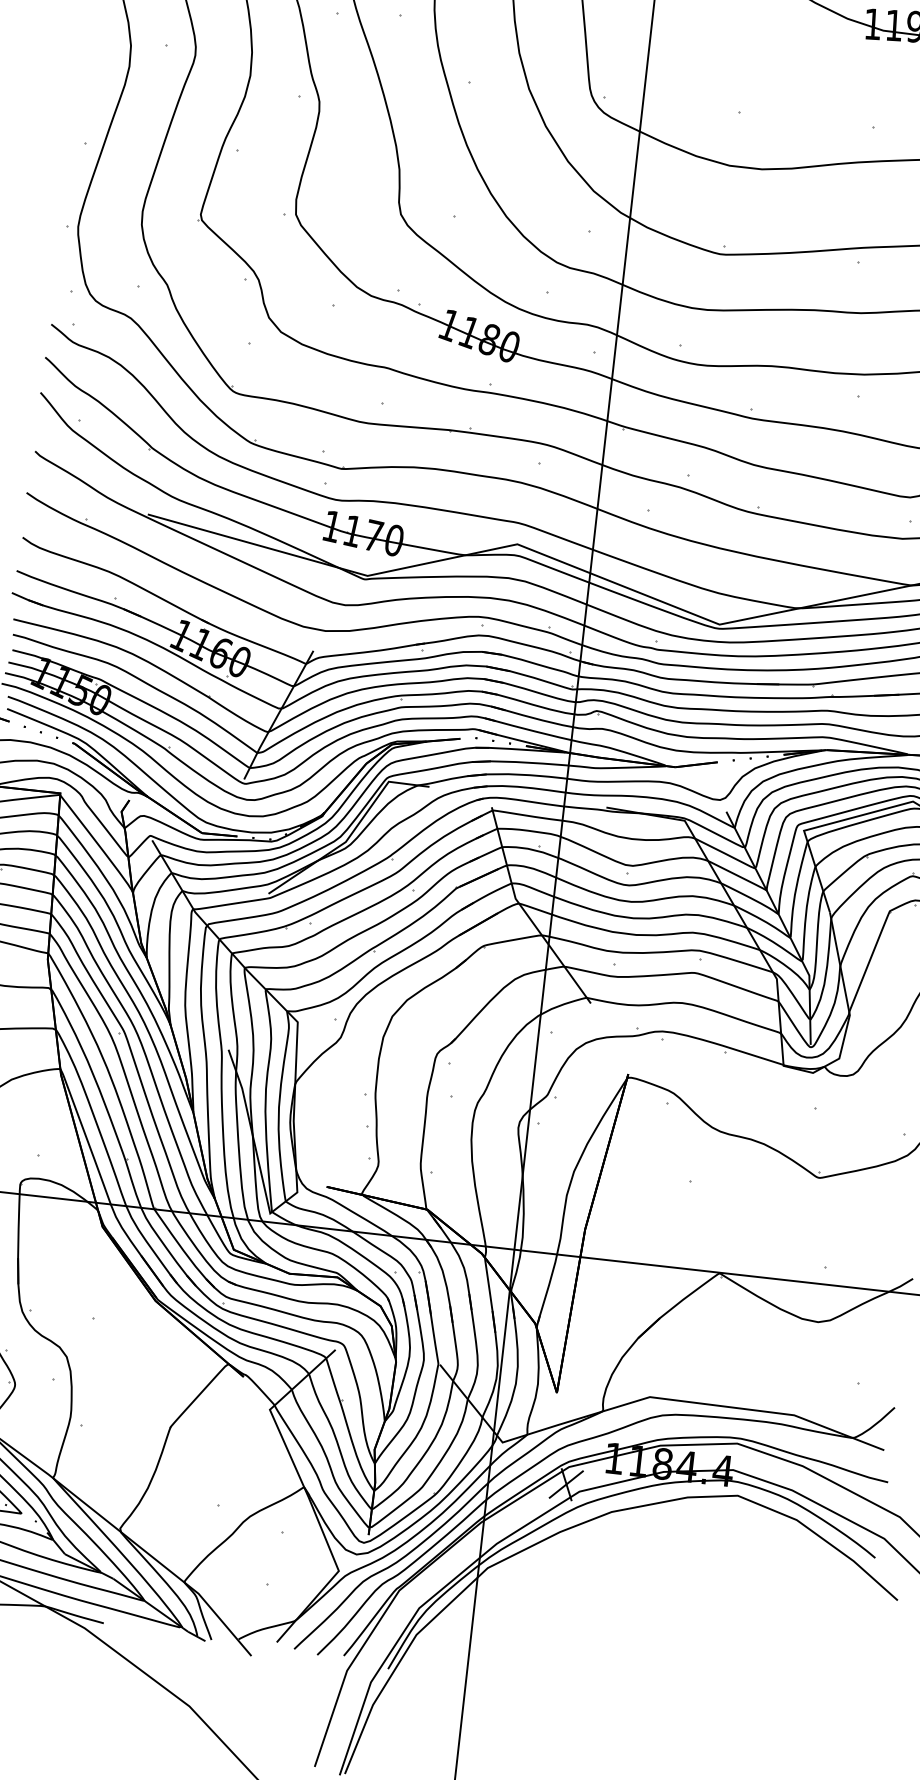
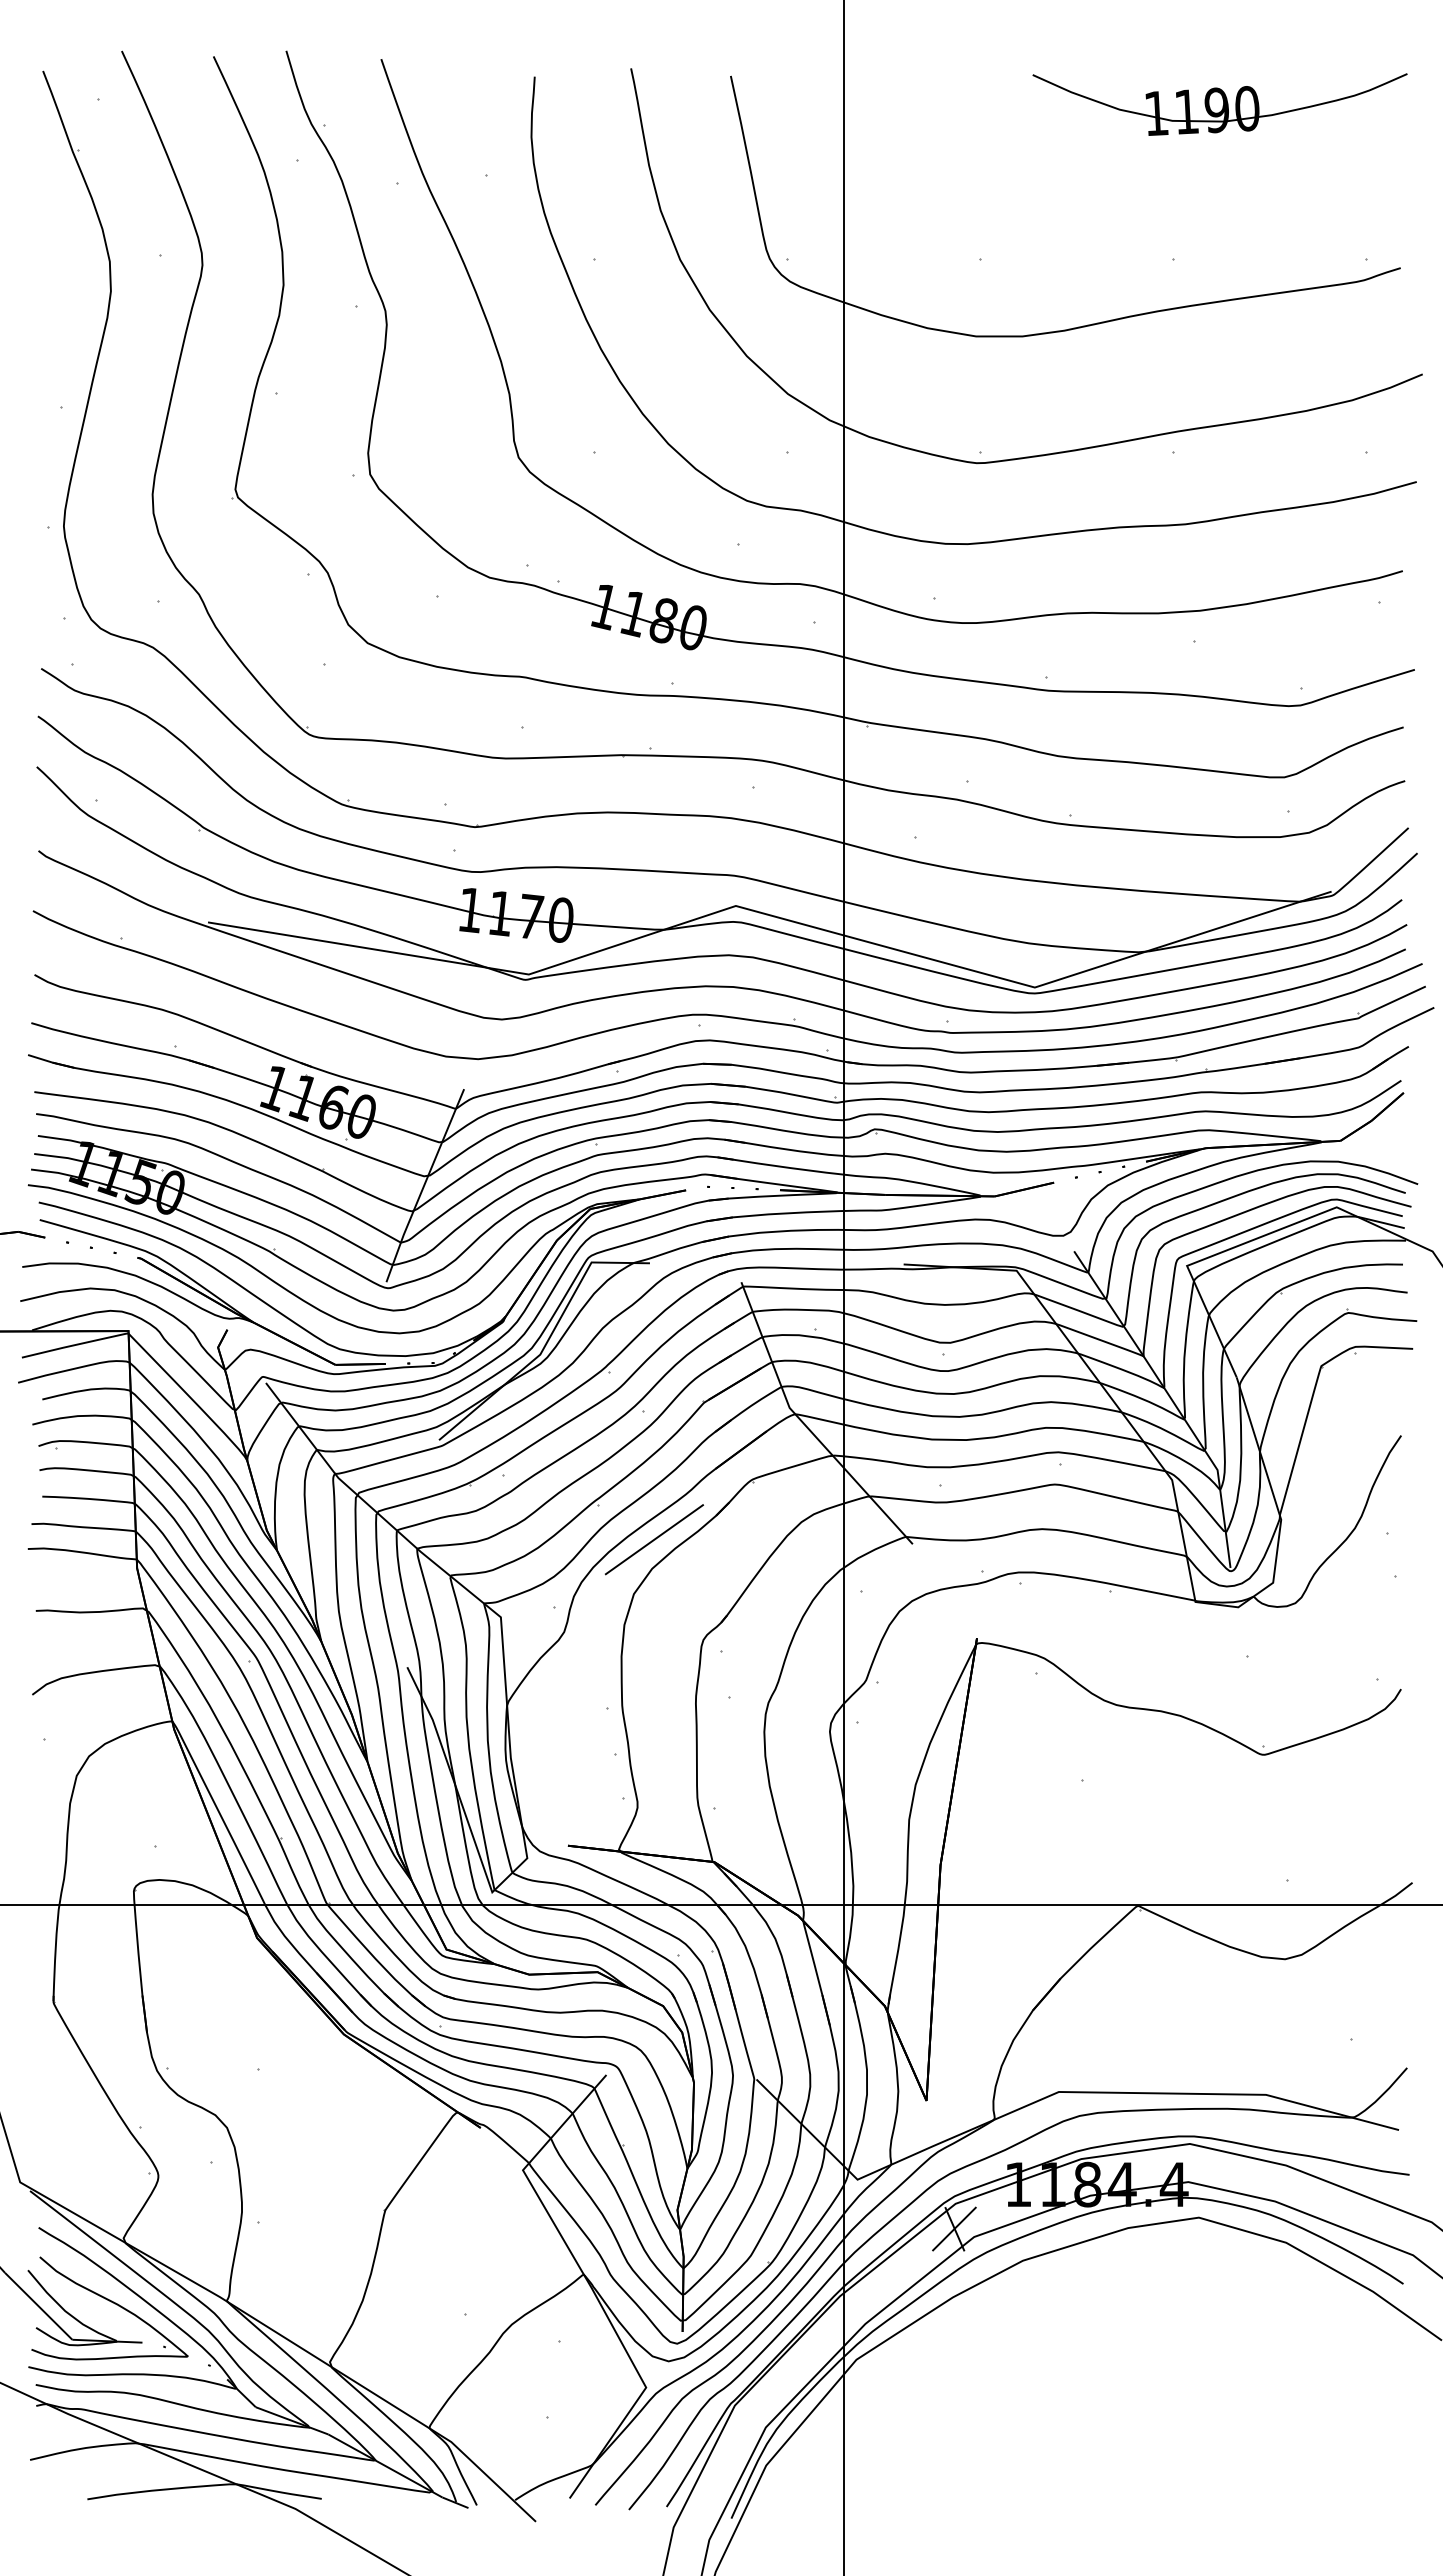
line: (411, 979) -> (654, 1539), added

